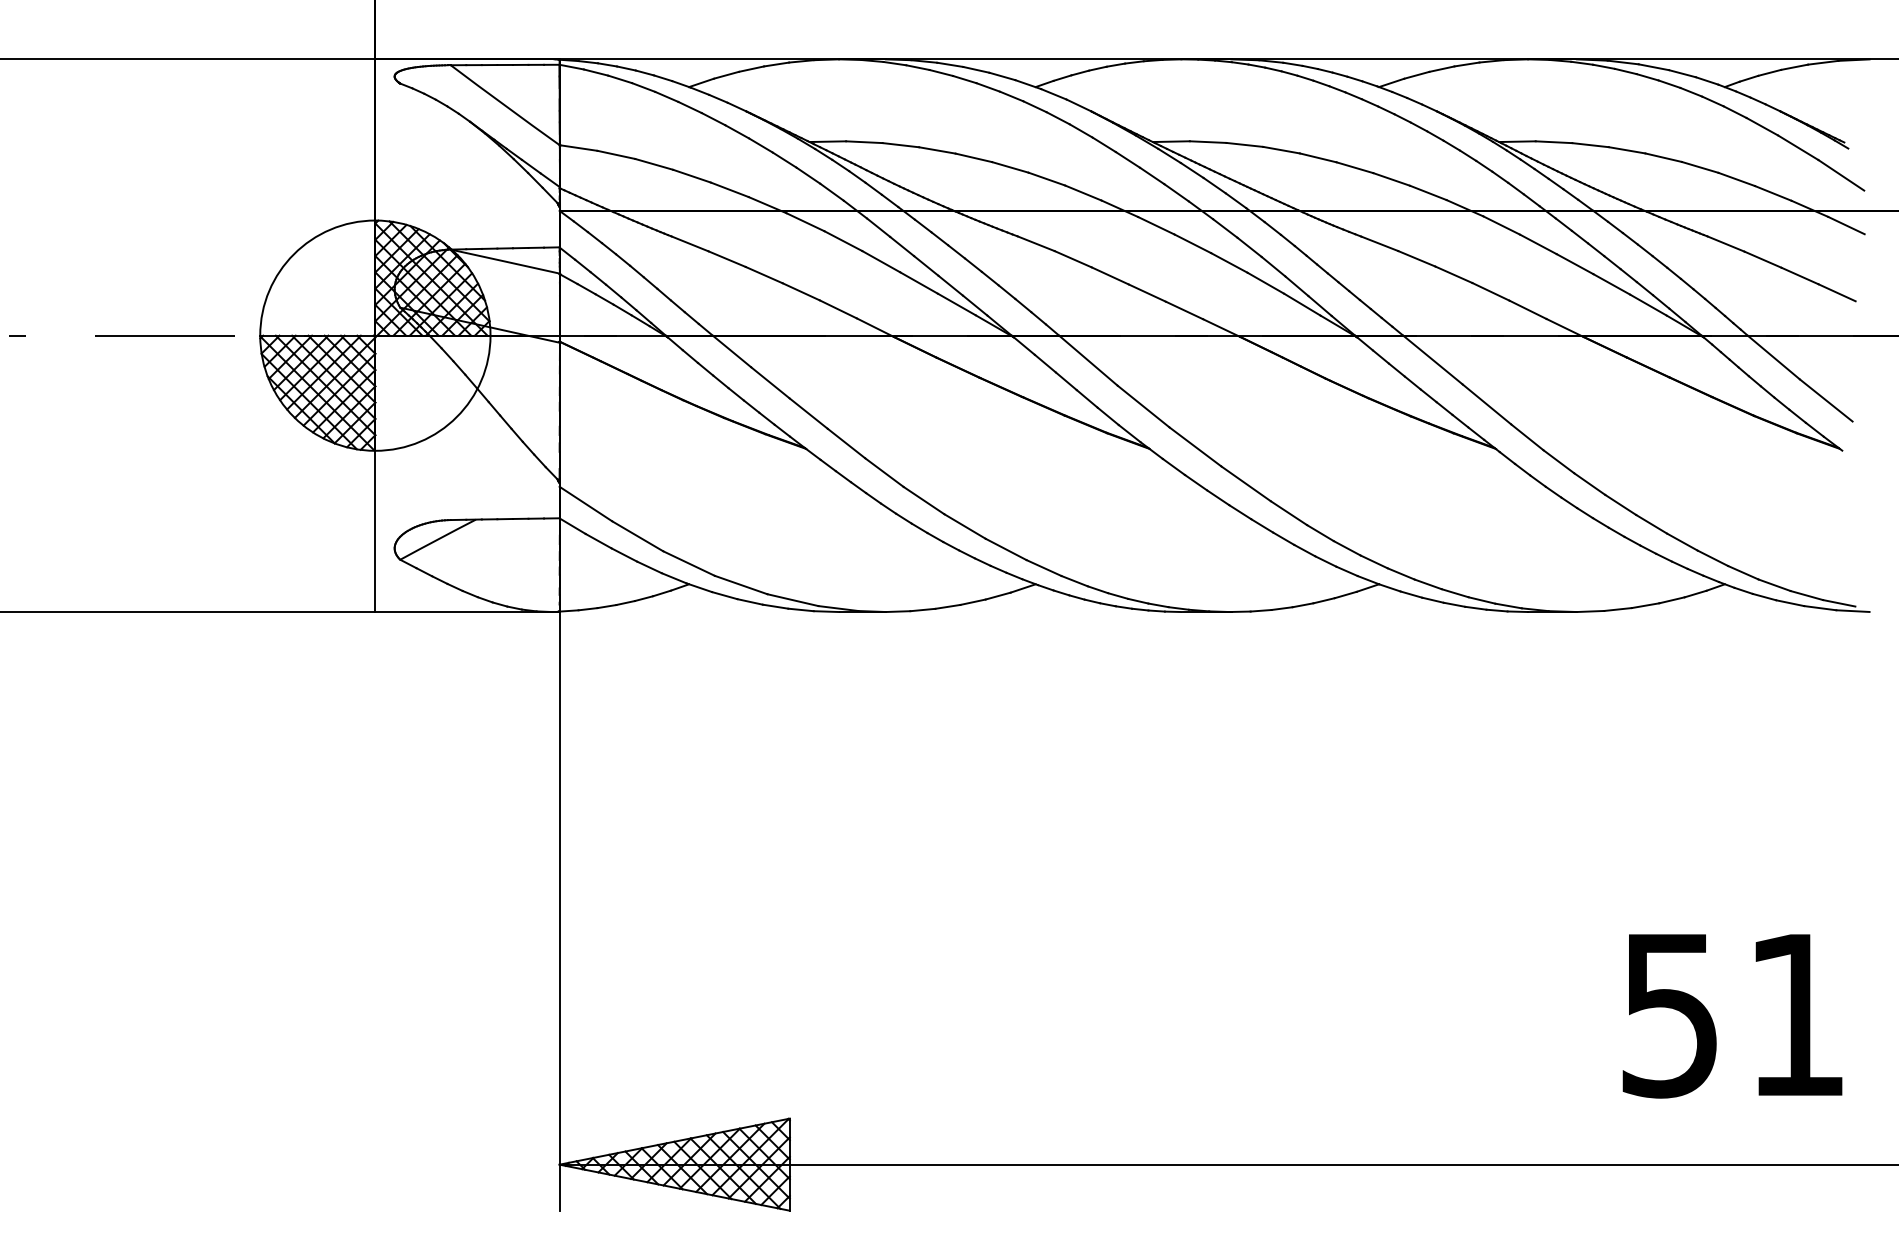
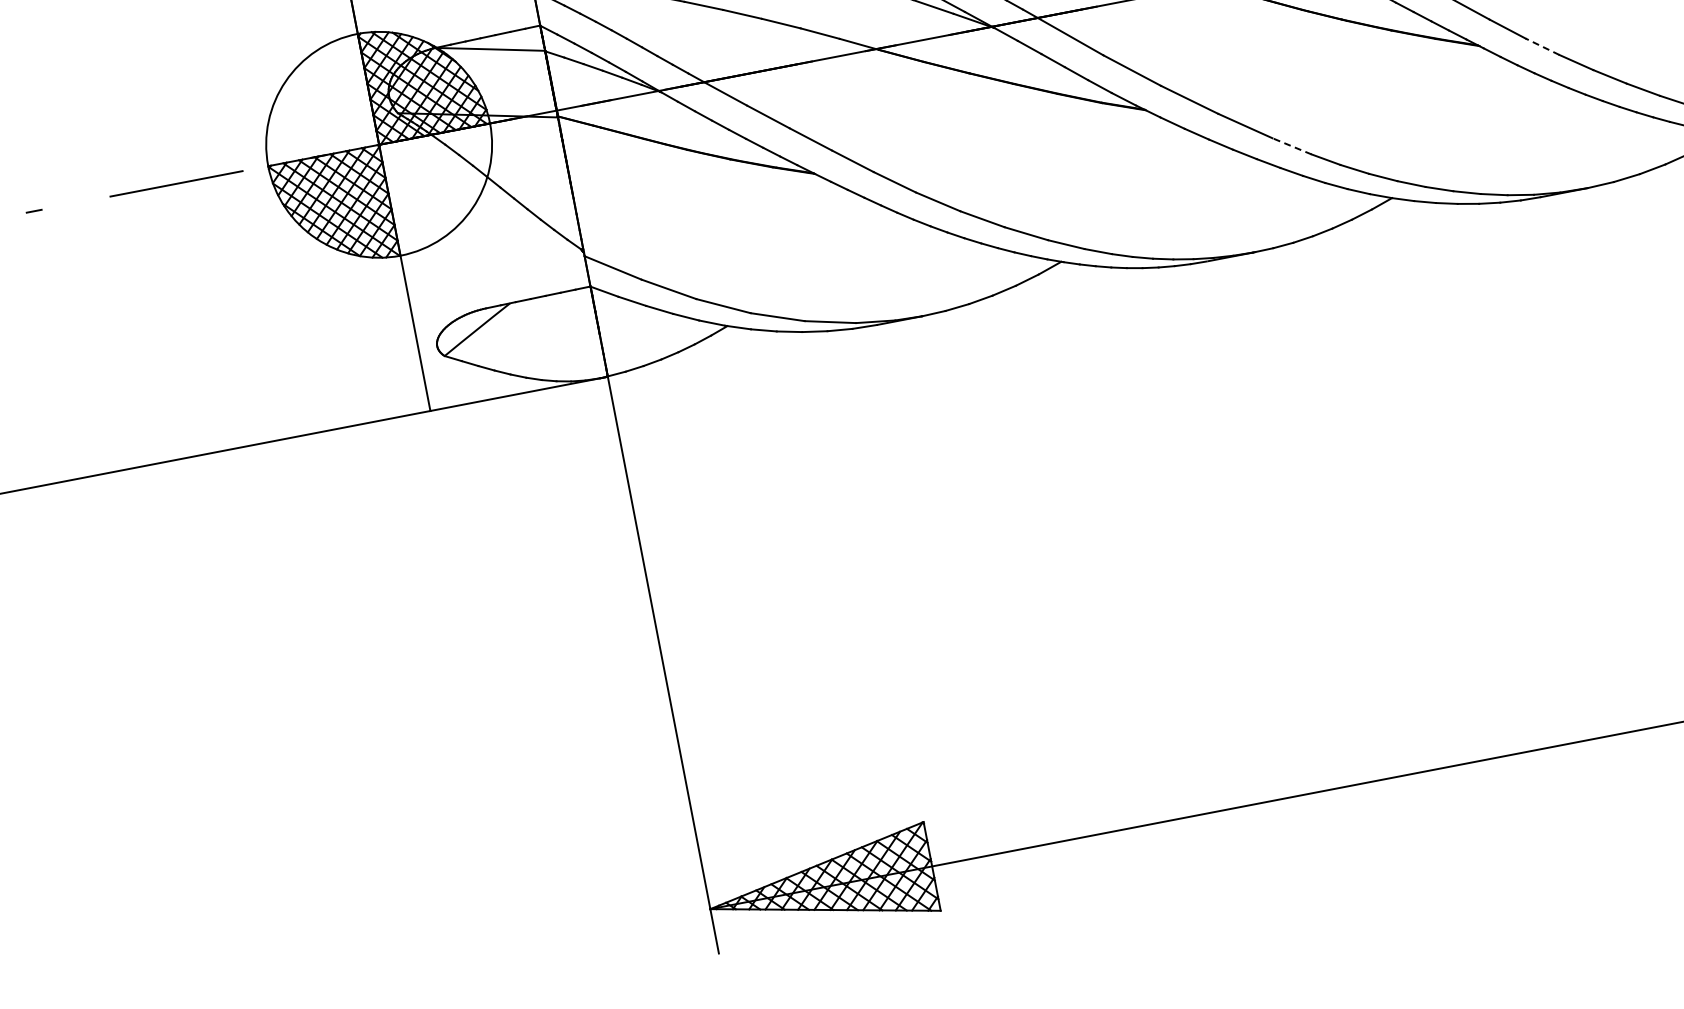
line: (1558, 461) -> (1542, 46), solid -> dashed
line: (1289, 513) -> (1292, 146), solid -> dashed

